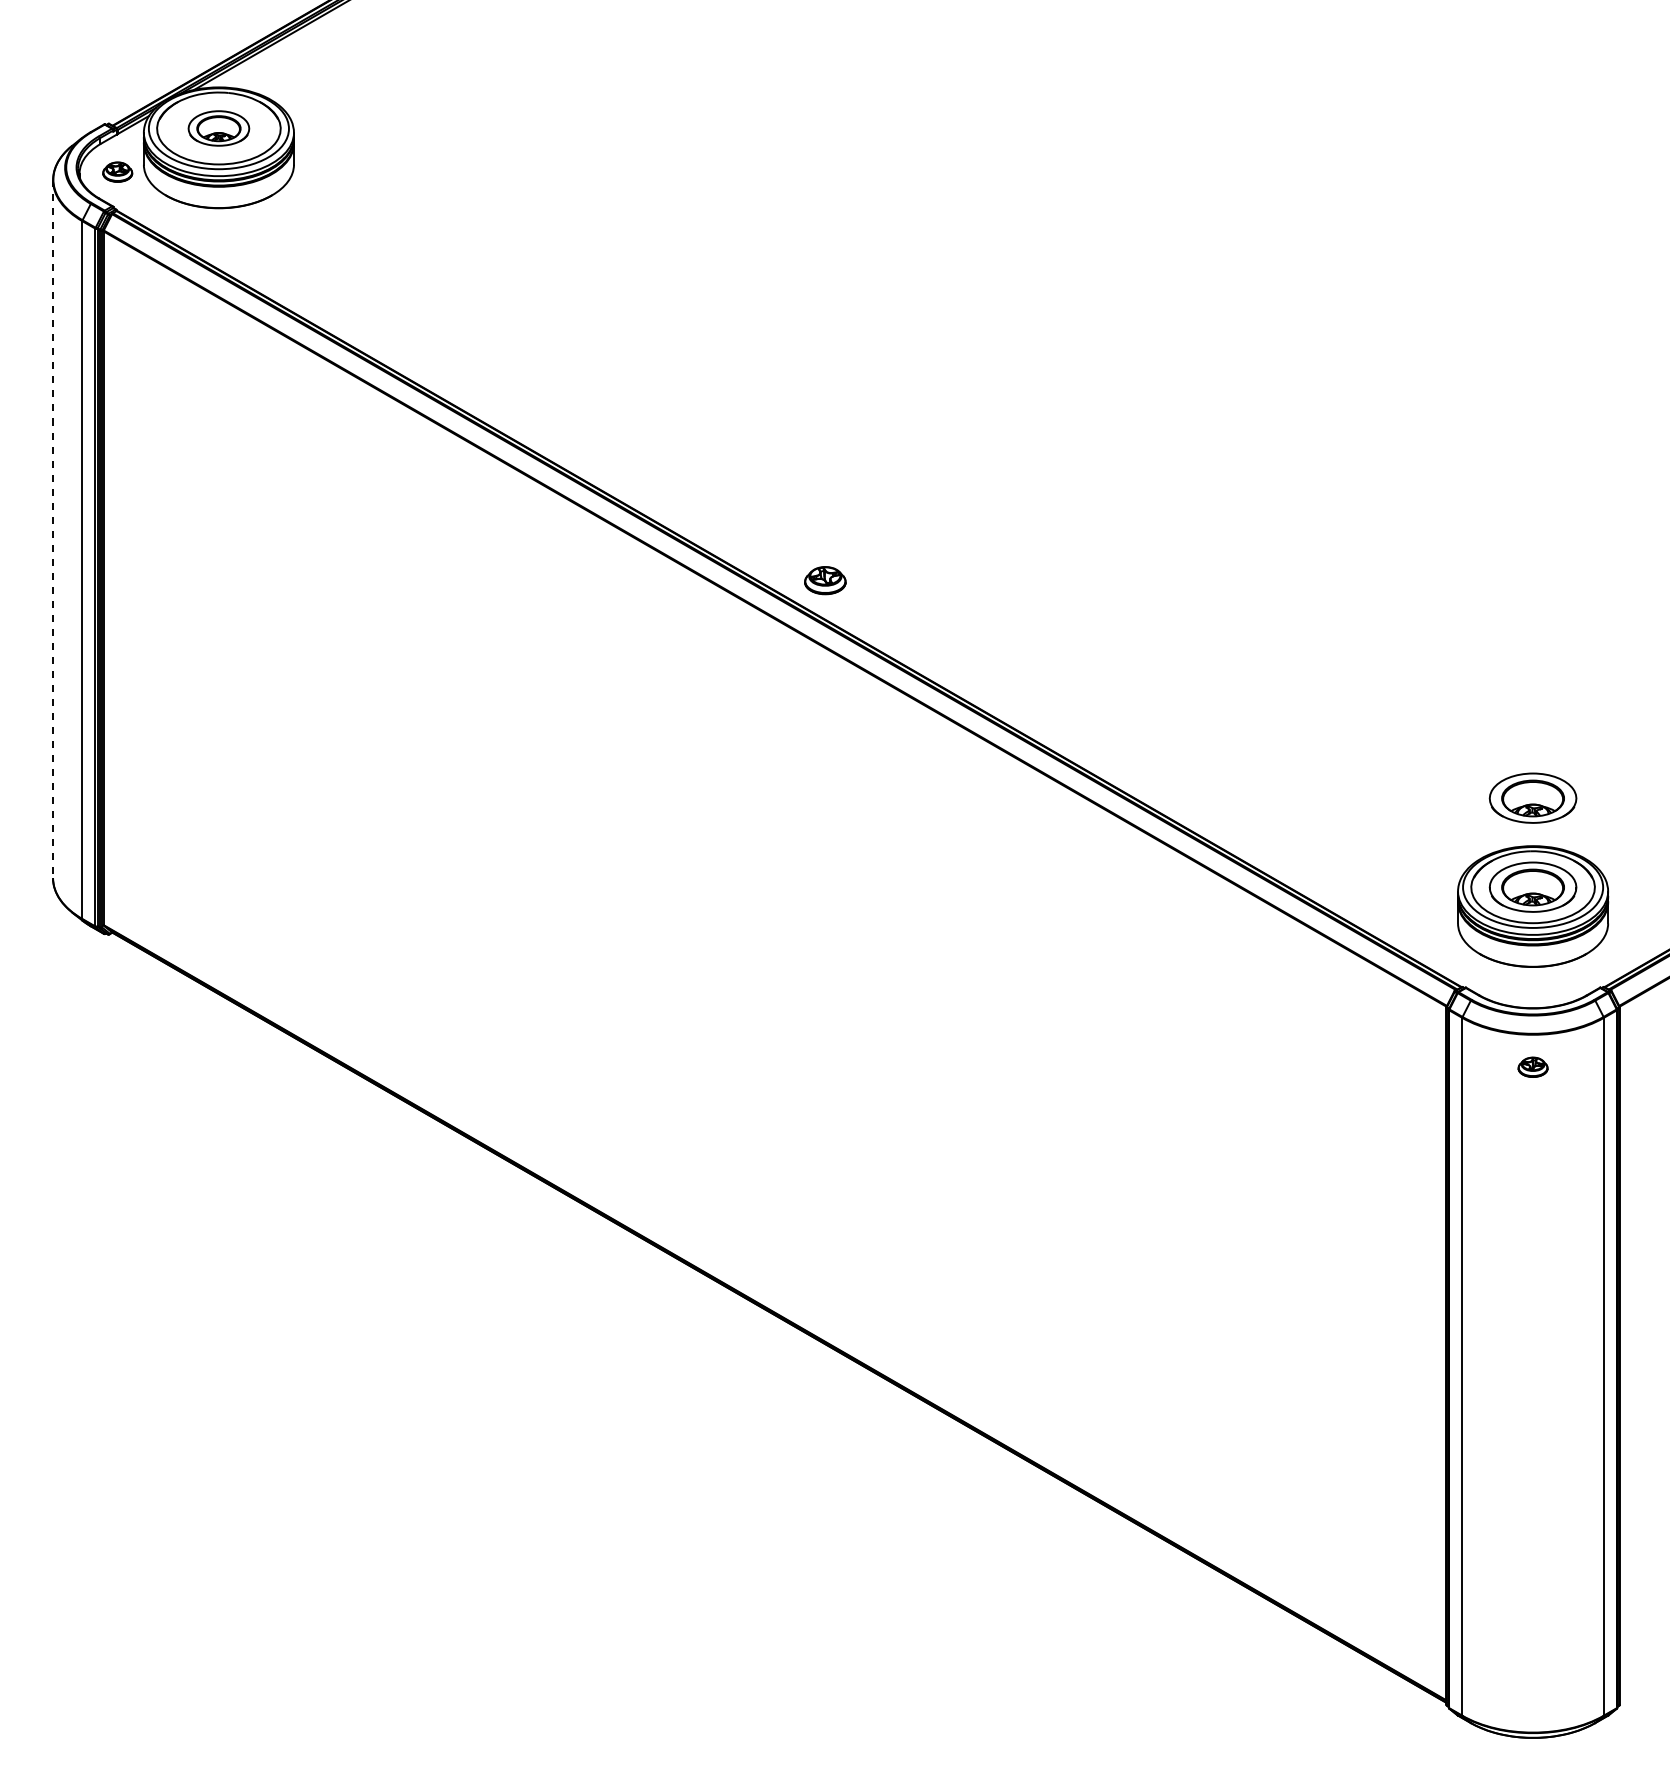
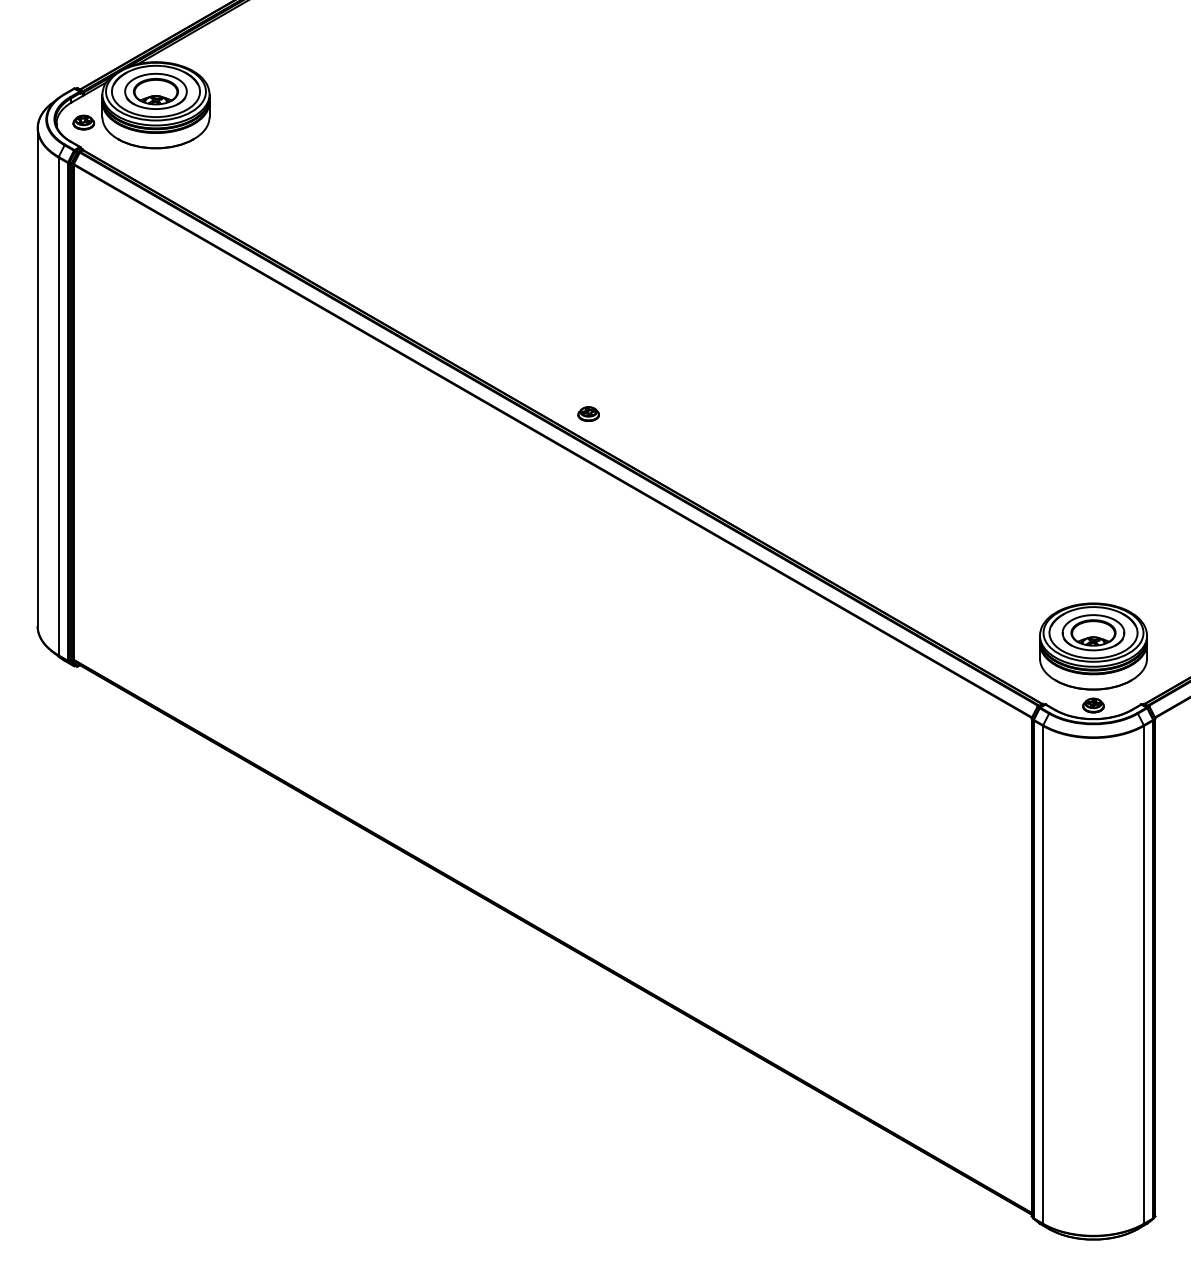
part: (218, 128) -> (155, 91), size x1.43
line: (53, 529) -> (37, 377), dashed -> solid
part: (825, 580) -> (588, 413), size x0.71
part: (1532, 797) -> (1093, 568), removed
part: (1532, 1066) -> (1093, 704), moved

